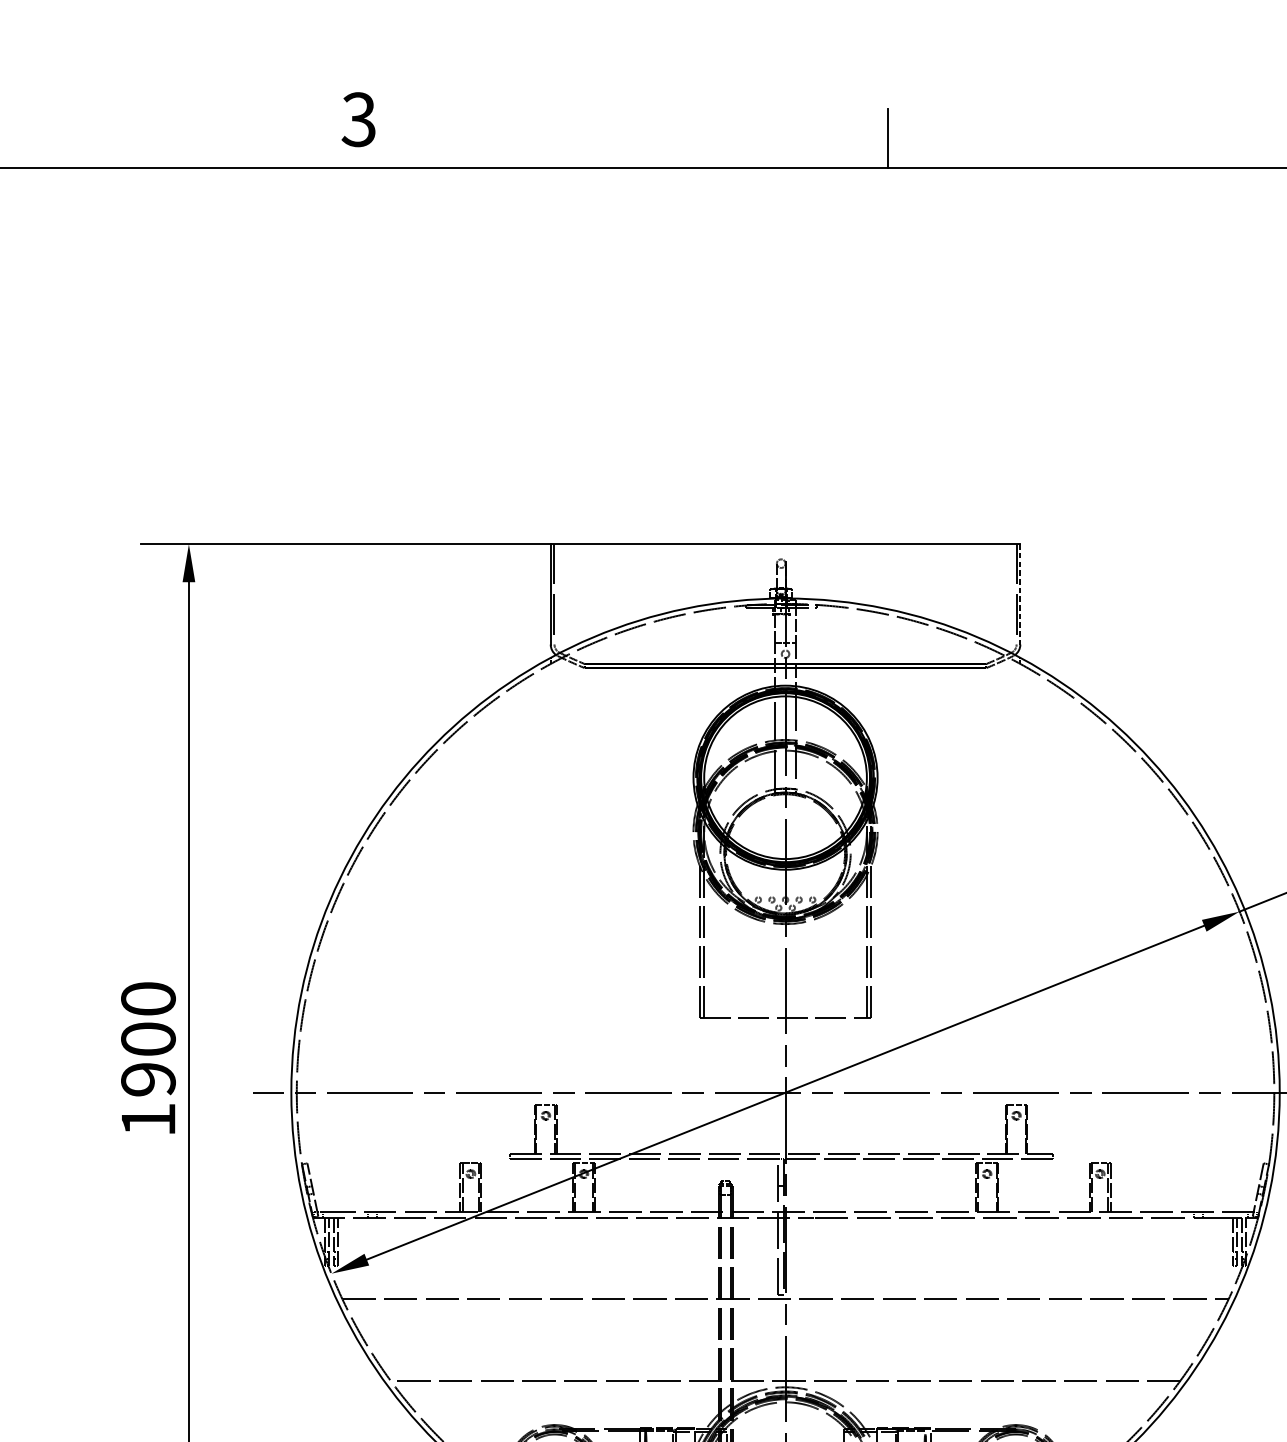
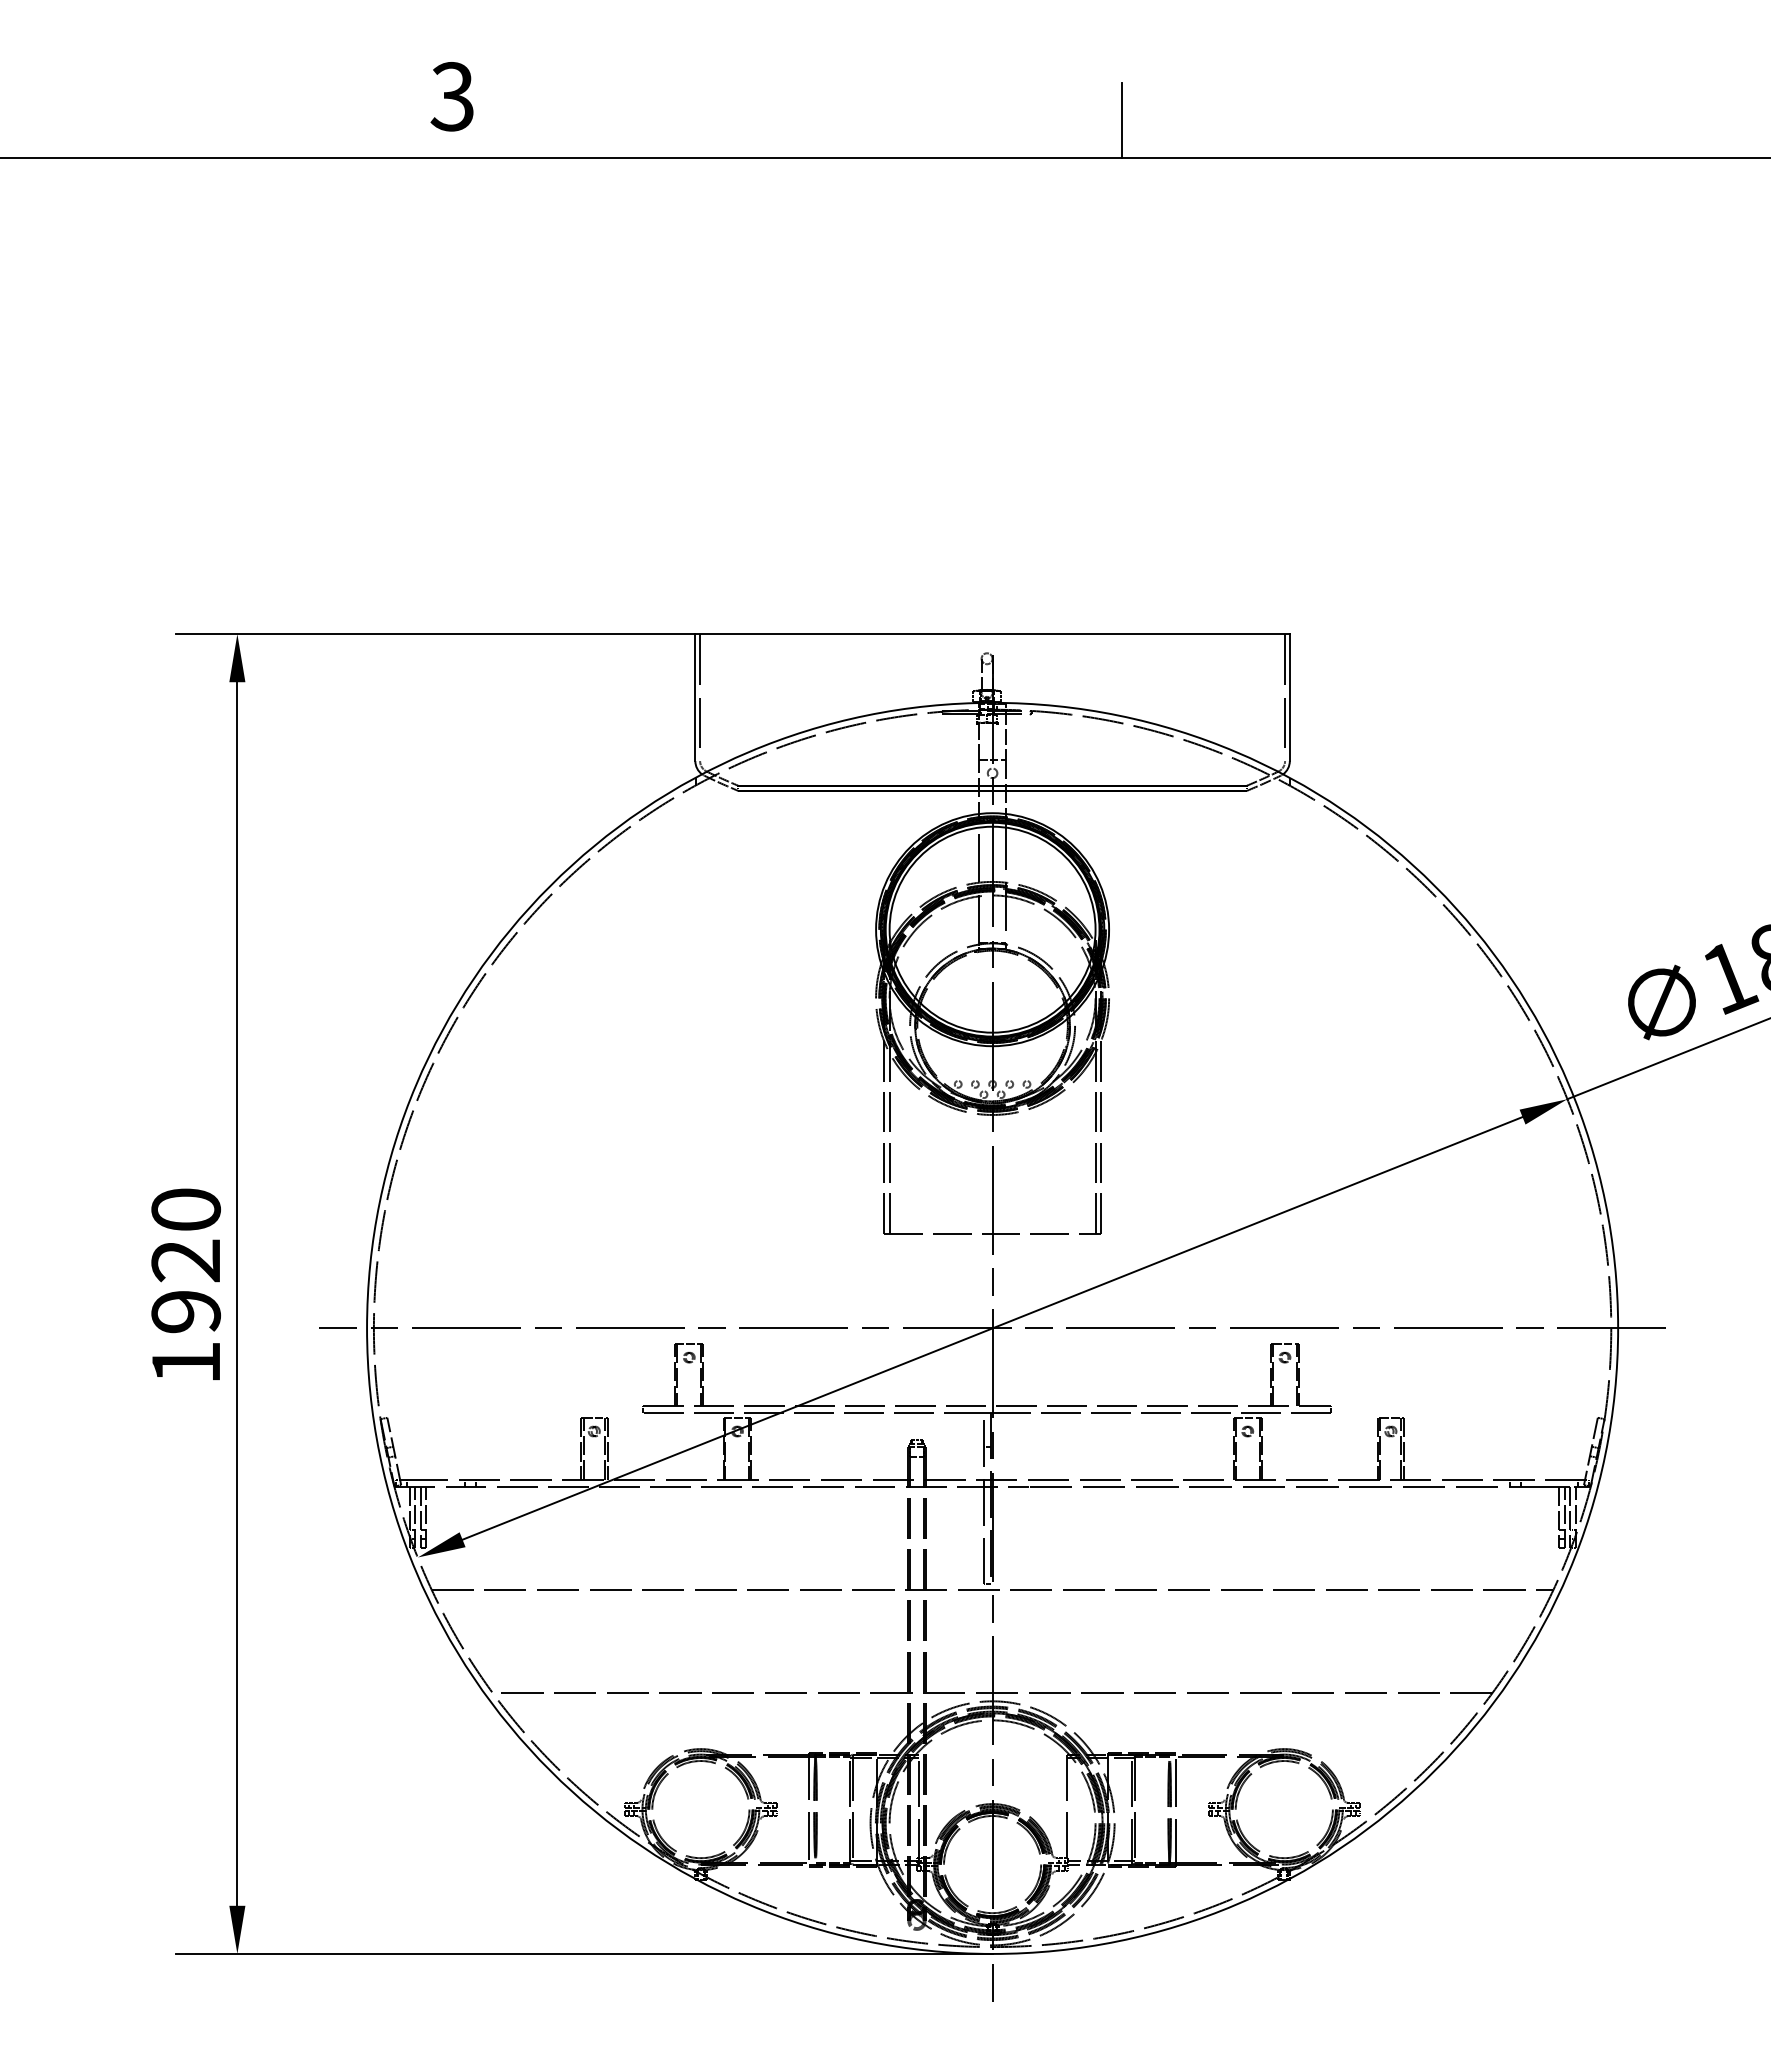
line: (1020, 595) -> (1289, 698), dashed -> solid
text: (148, 1039) -> (186, 1260), 1900 -> 1920

